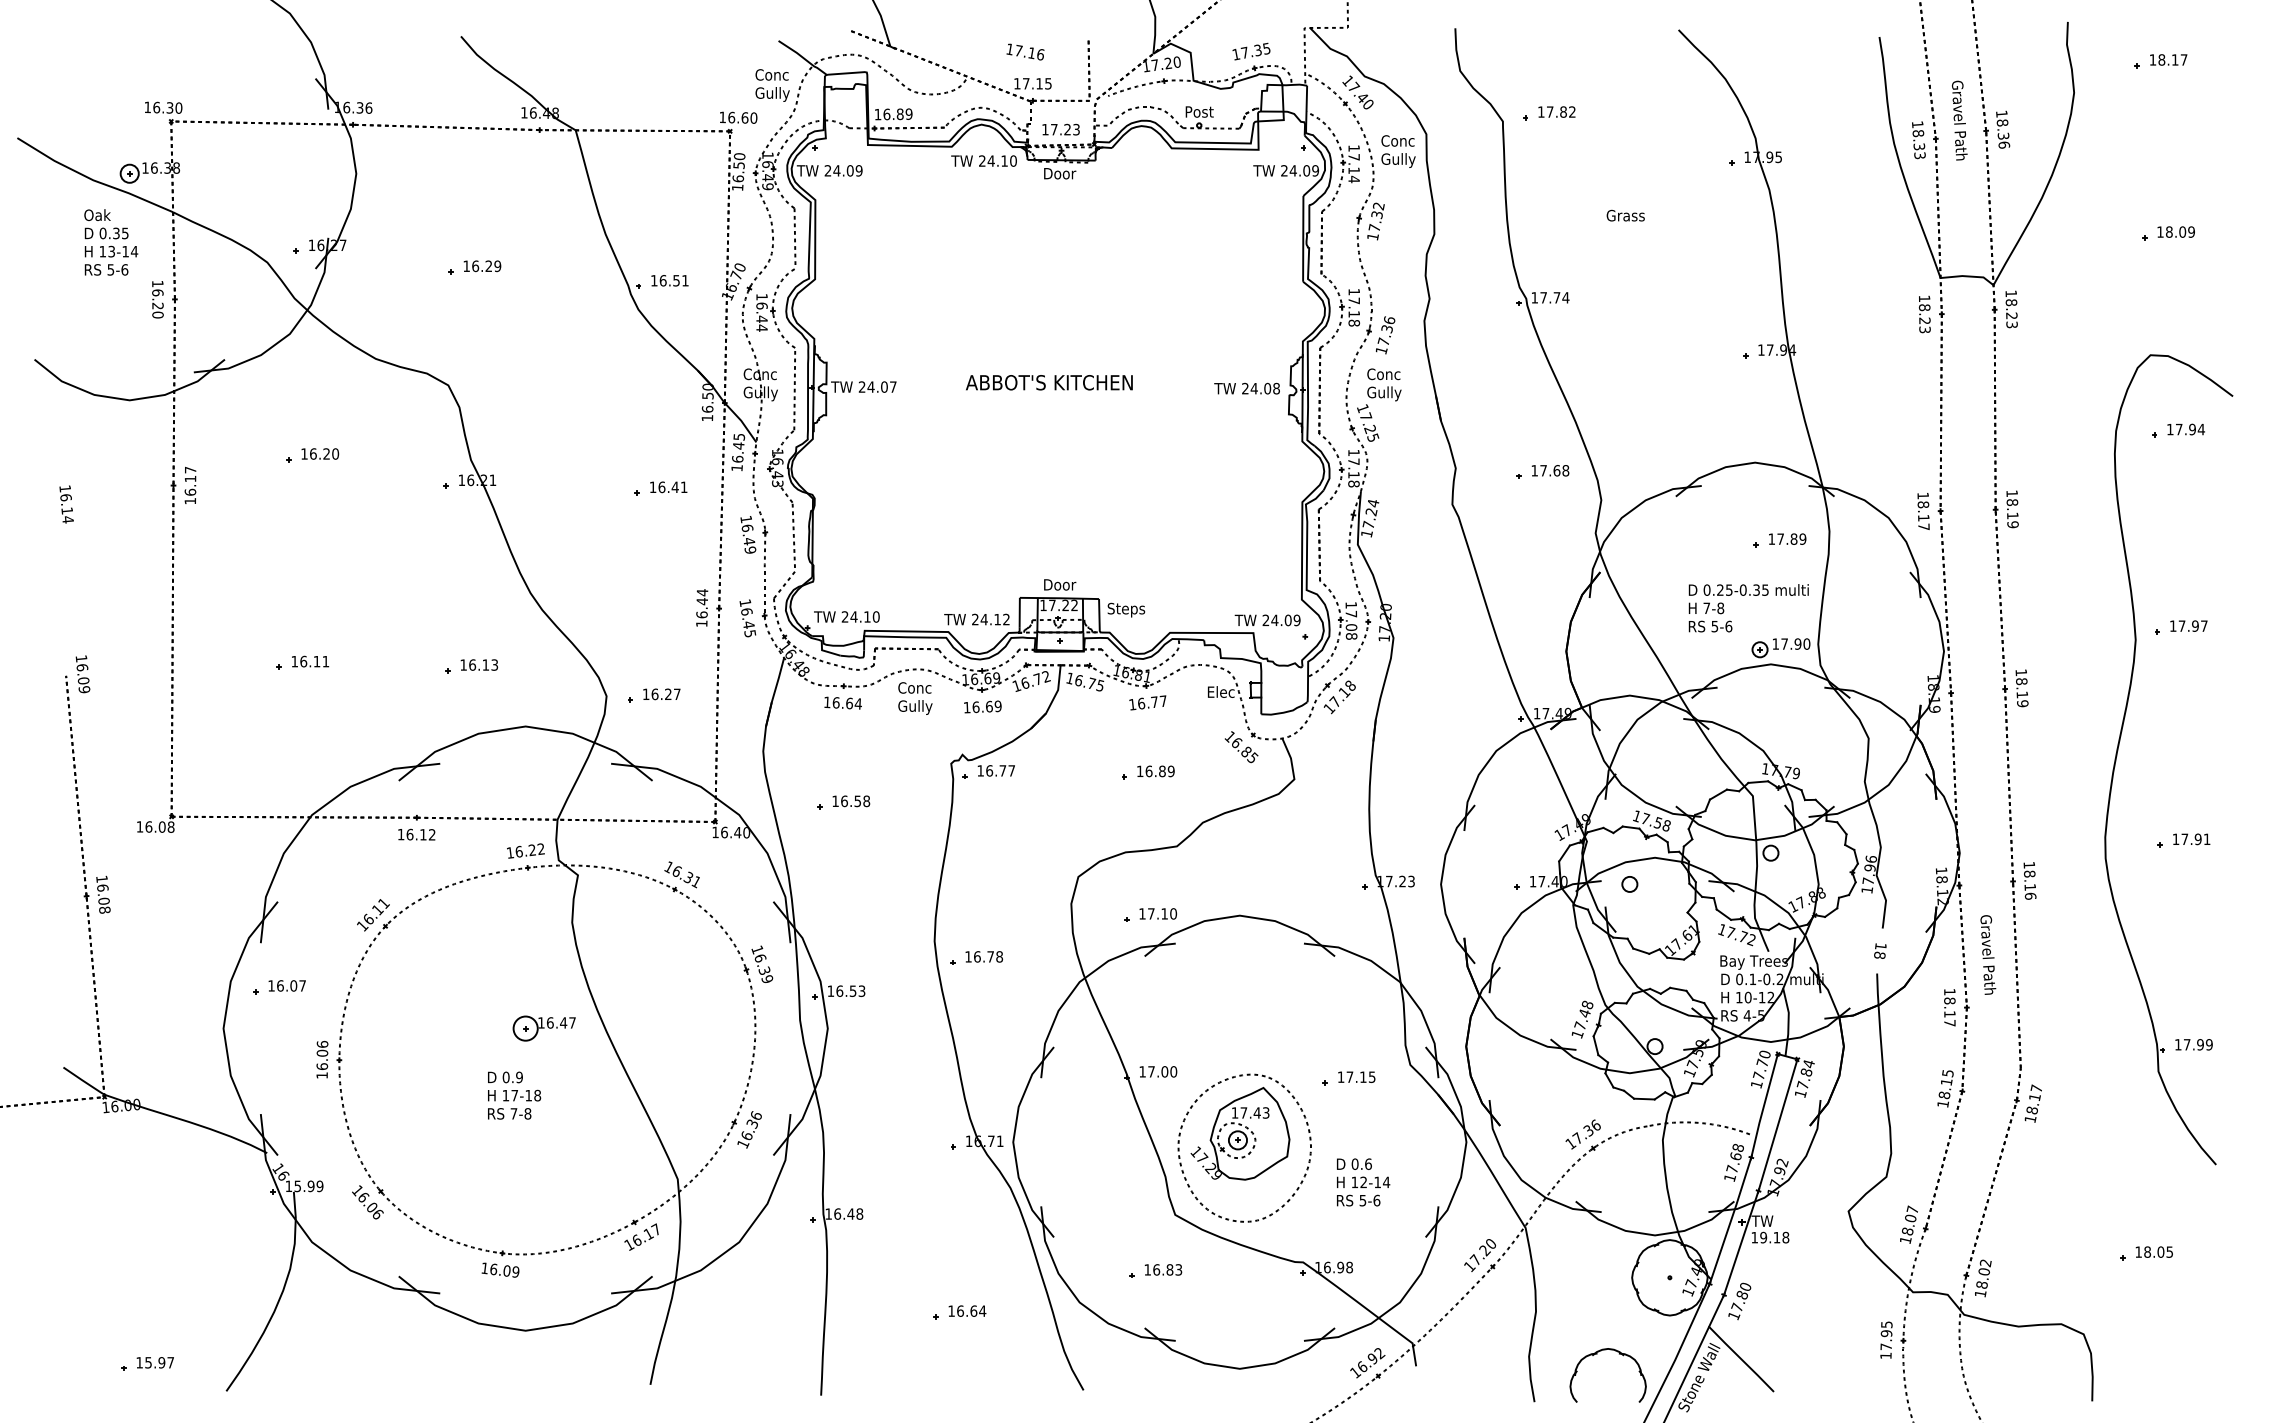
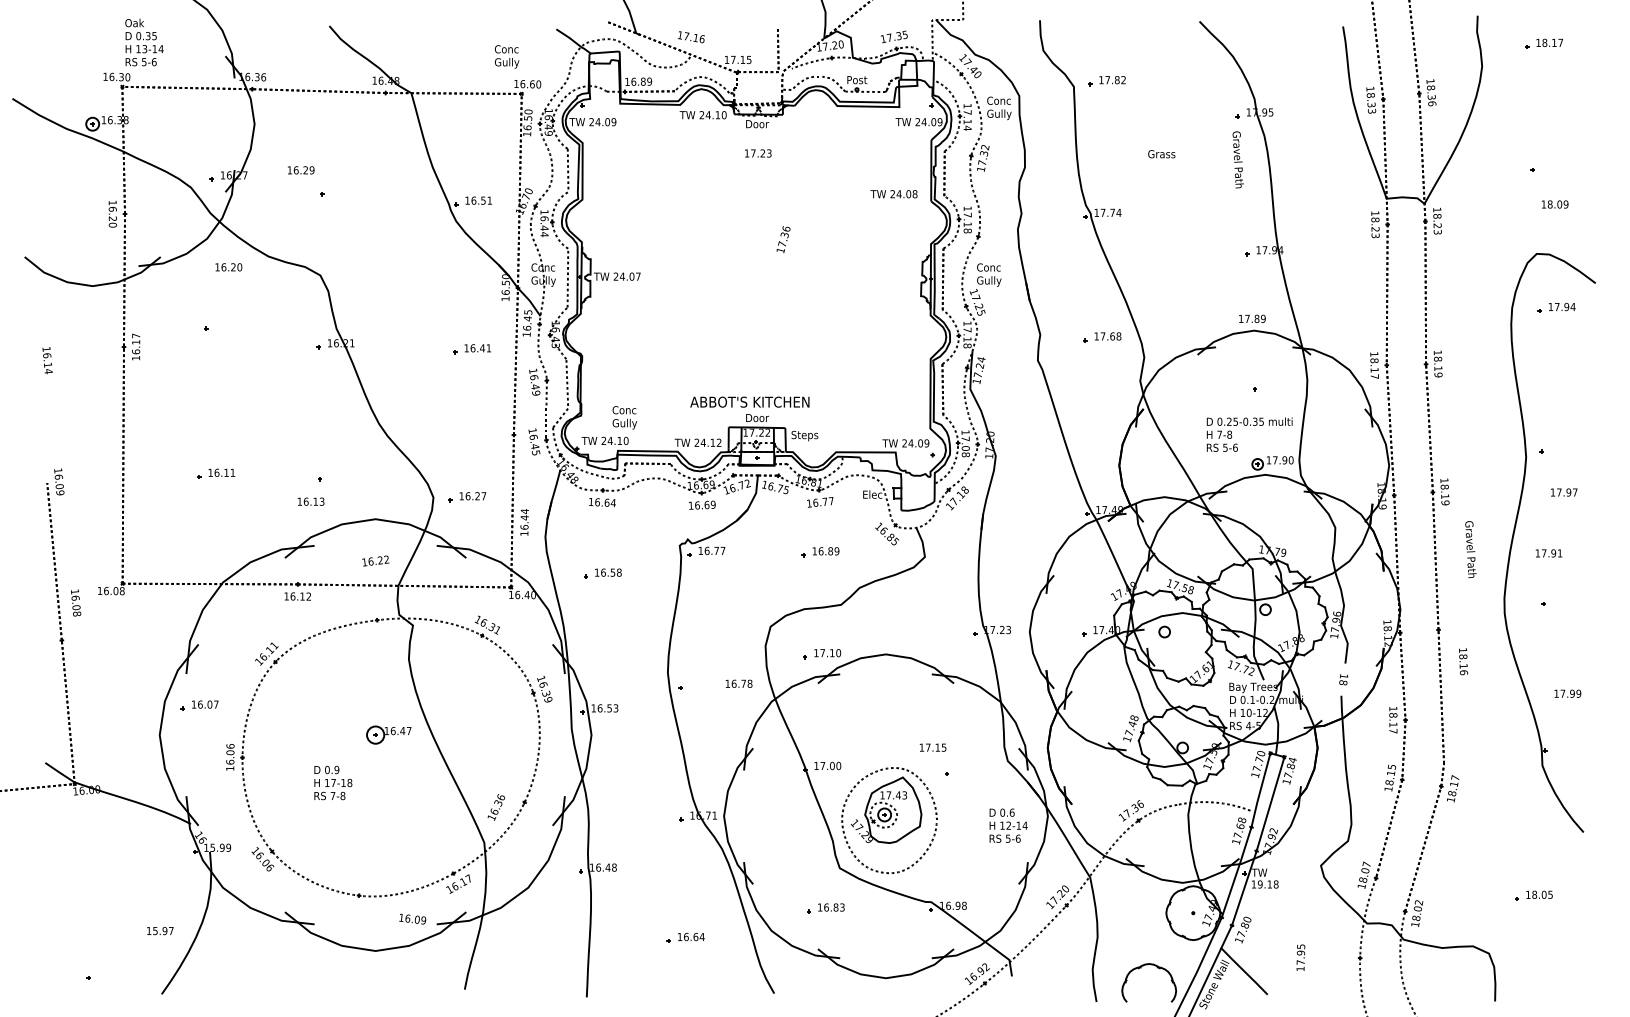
text: (1025, 51) -> (691, 36), moved
text: (772, 85) -> (507, 56), moved
text: (1959, 120) -> (1238, 159), moved
text: (1060, 129) -> (757, 153), moved
text: (2175, 231) -> (1554, 204), moved
text: (111, 242) -> (144, 42), moved
text: (482, 266) -> (301, 170), moved
text: (1385, 335) -> (783, 239), moved
text: (1049, 382) -> (749, 402), moved
text: (1246, 388) -> (893, 194), moved
text: (320, 453) -> (229, 266), moved
text: (1787, 538) -> (1252, 318), moved
text: (702, 607) -> (524, 522), moved
text: (2188, 625) -> (1563, 492), moved
text: (479, 664) -> (311, 501), moved
text: (915, 698) -> (624, 417), moved
text: (2191, 839) -> (1548, 553), moved
text: (525, 850) -> (375, 560), moved
text: (2029, 880) -> (1463, 661), moved
text: (103, 894) -> (76, 602), moved
text: (1988, 954) -> (1471, 549), moved
text: (984, 956) -> (739, 683), moved
text: (2193, 1044) -> (1567, 693), moved
text: (1356, 1076) -> (932, 747), moved
text: (514, 1095) -> (333, 782), moved
text: (749, 1129) -> (496, 807), moved
text: (1363, 1182) -> (1008, 825), moved
text: (500, 1269) -> (412, 918), moved
text: (1886, 1339) -> (1300, 957), moved
text: (154, 1362) -> (159, 930), moved

